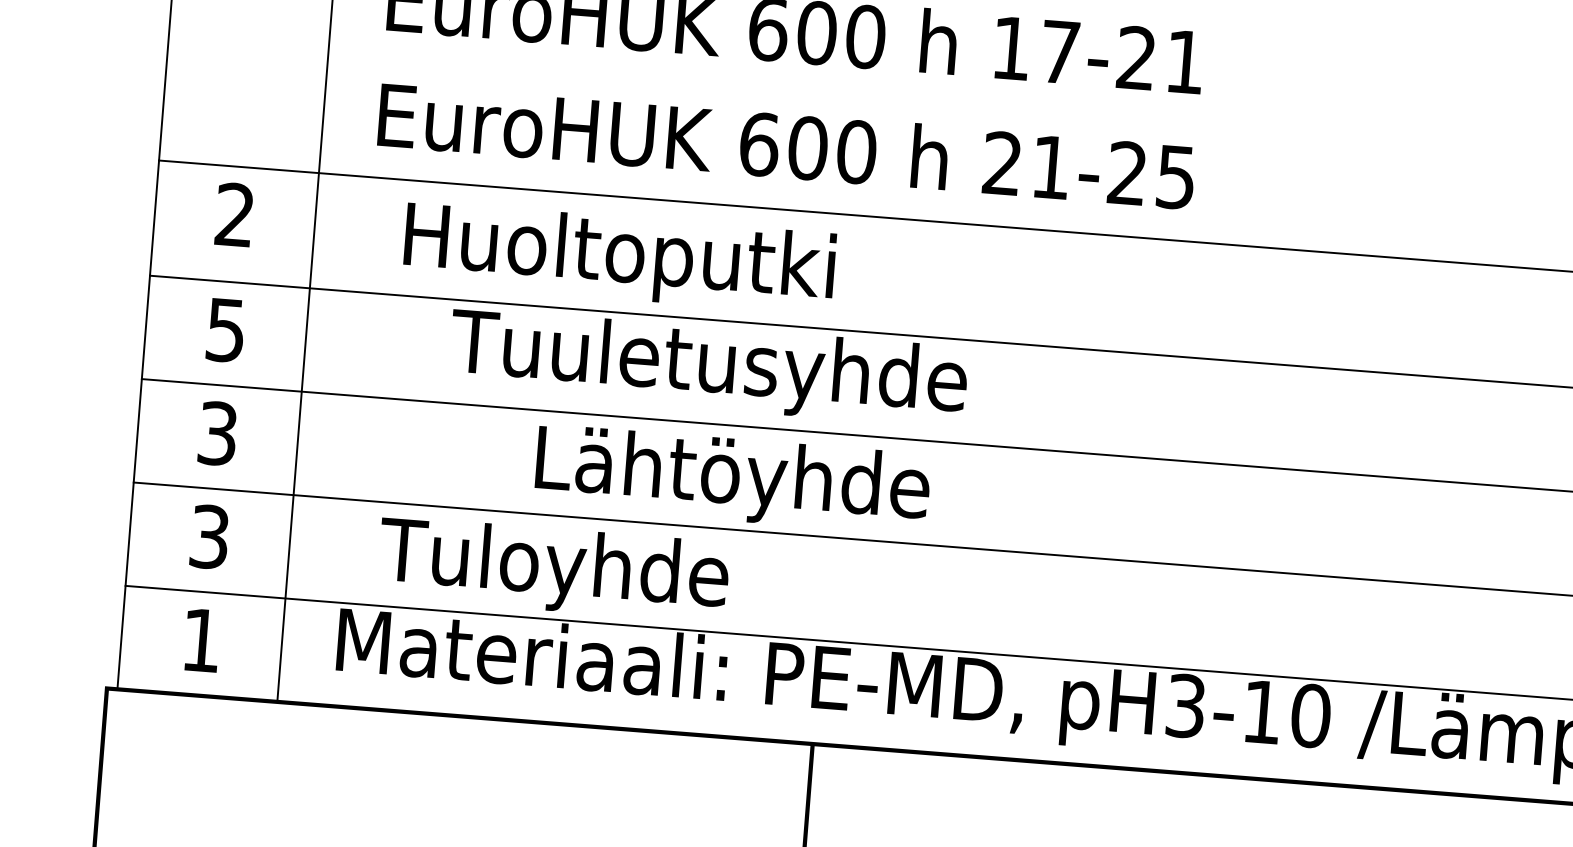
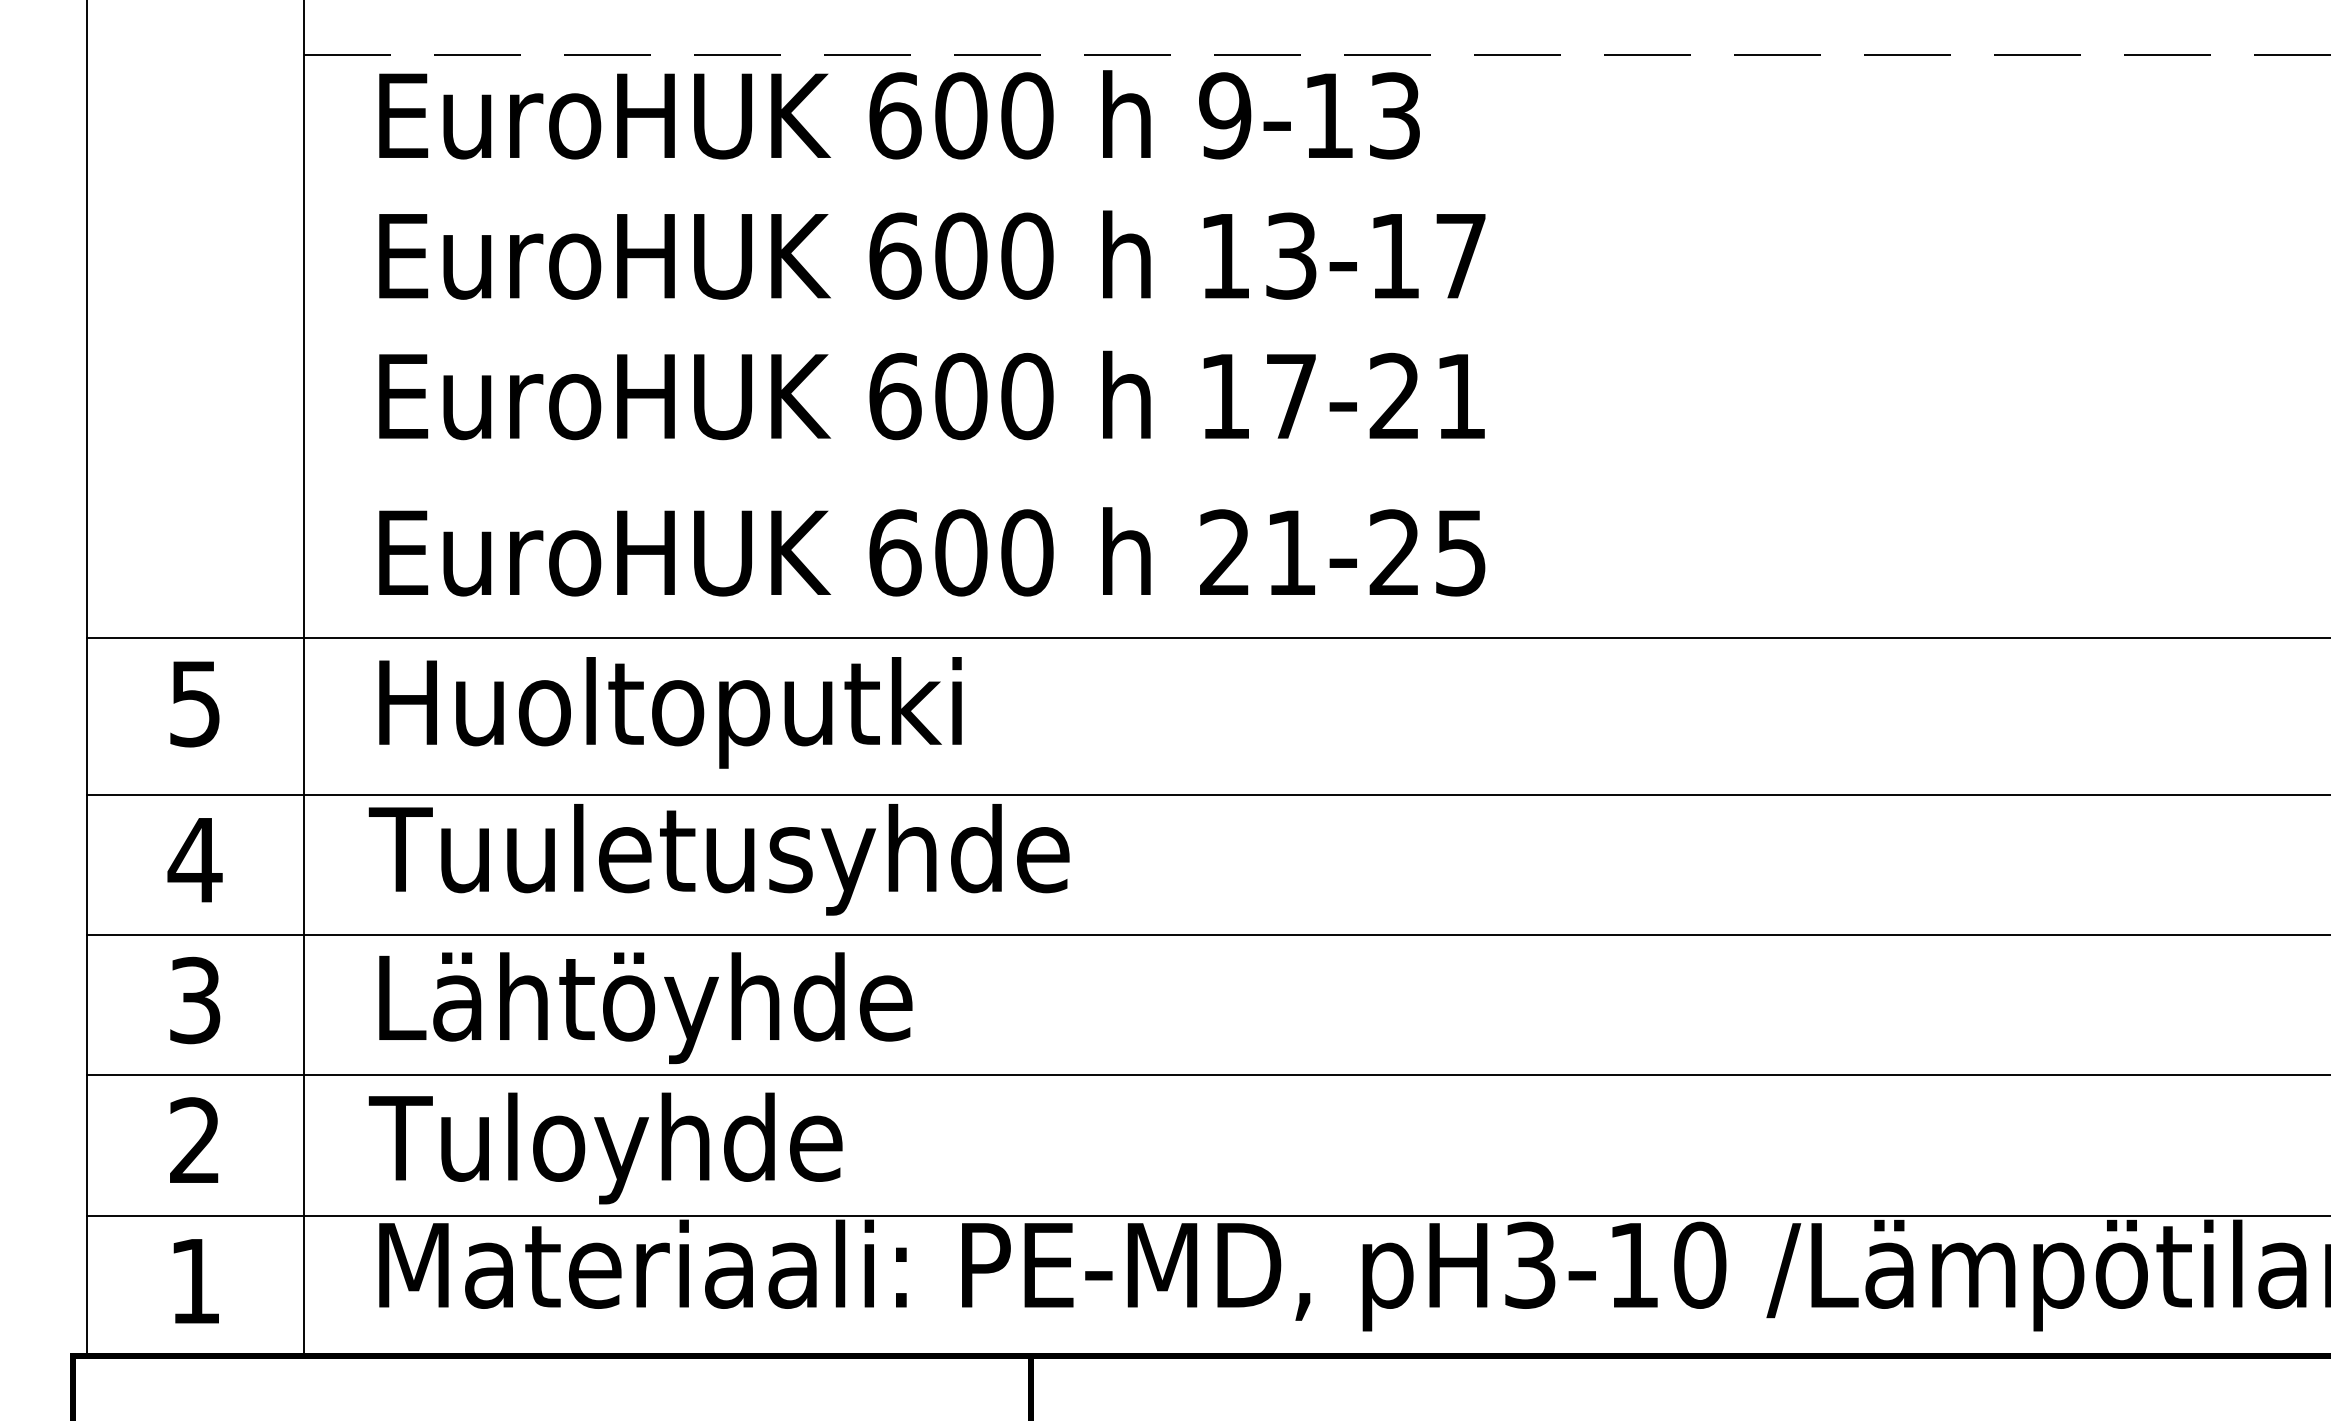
text: (234, 214) -> (194, 703), 2 -> 5
text: (619, 257) -> (670, 712), moved
text: (225, 330) -> (194, 860), 5 -> 4
text: (707, 367) -> (718, 859), moved
text: (732, 479) -> (645, 1007), moved
text: (209, 536) -> (195, 1140), 3 -> 2
text: (553, 569) -> (605, 1148), moved

